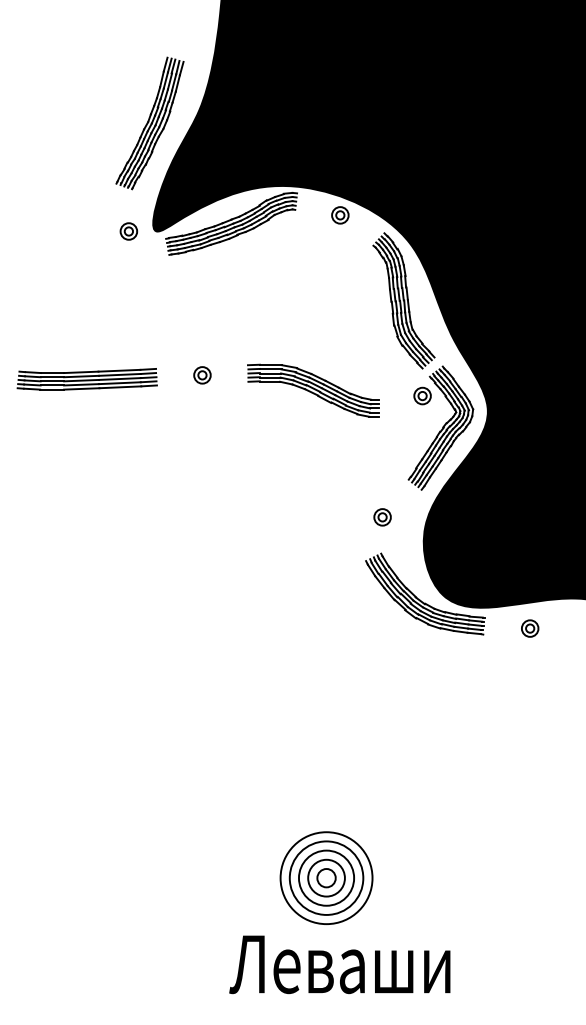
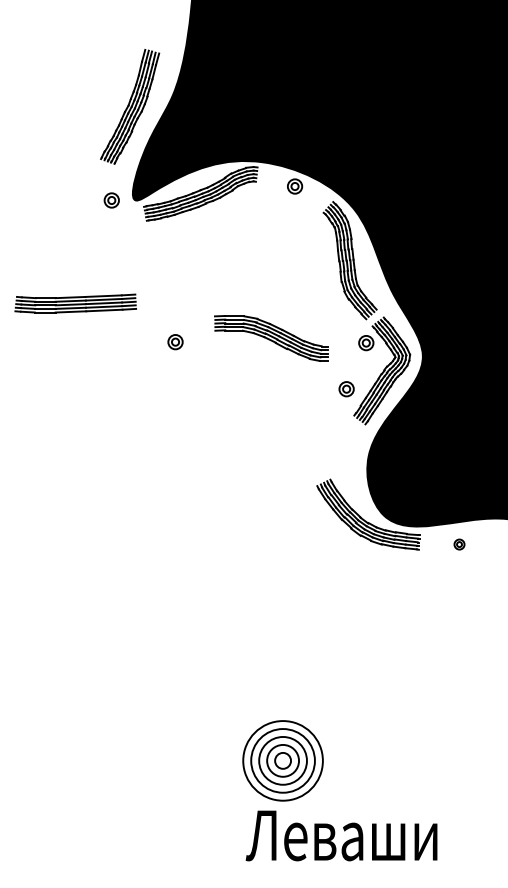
part: (202, 375) -> (175, 342), moved
part: (87, 379) -> (75, 303), moved
part: (382, 517) -> (346, 389), moved
part: (530, 628) -> (459, 544), size x0.7
text: (339, 964) -> (341, 835), moved

